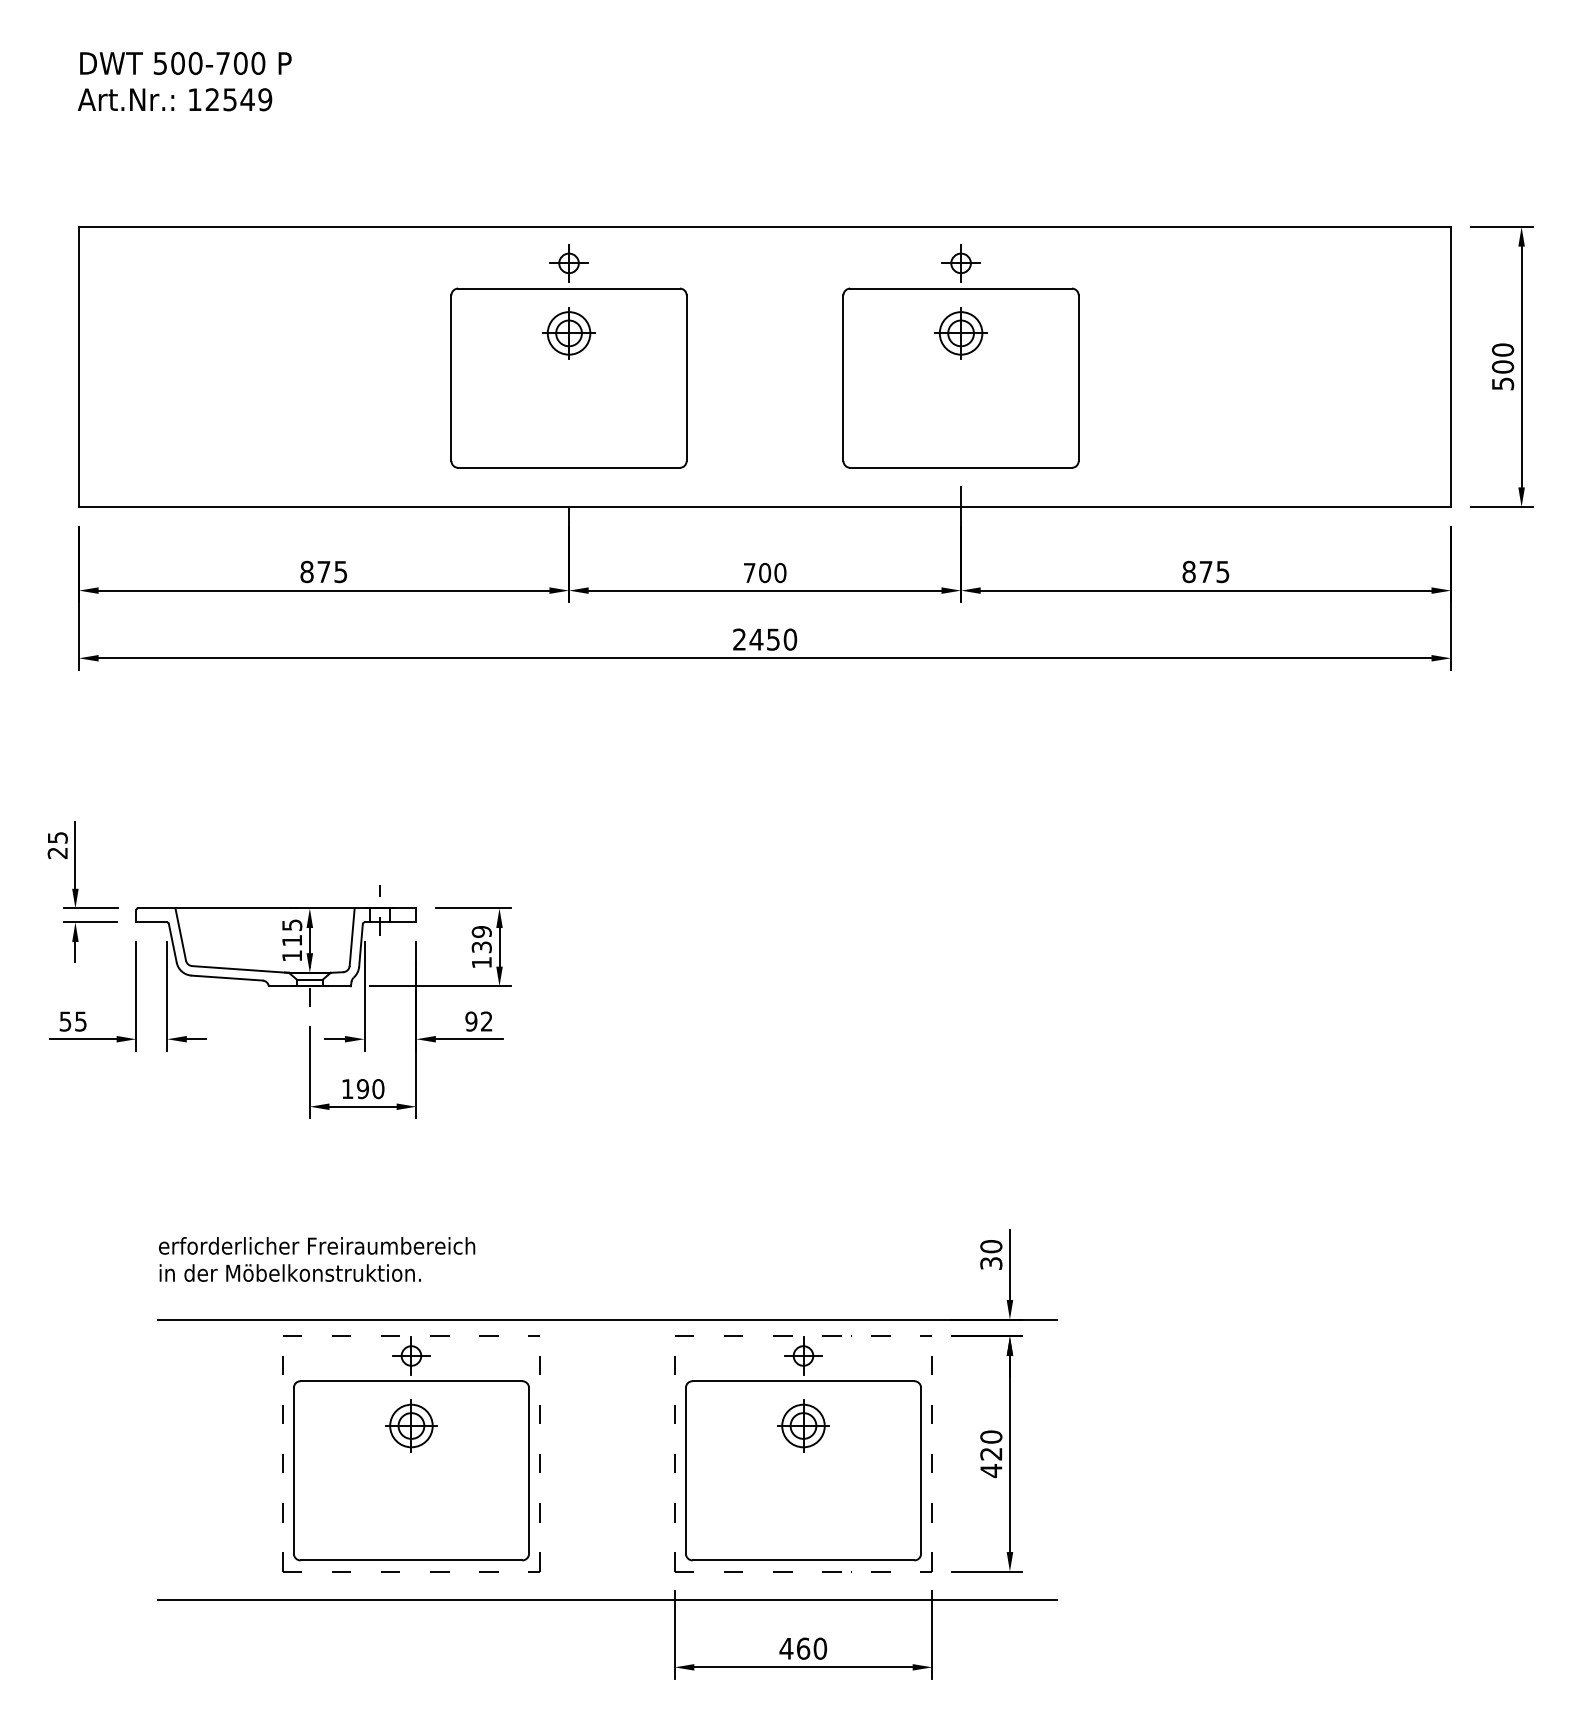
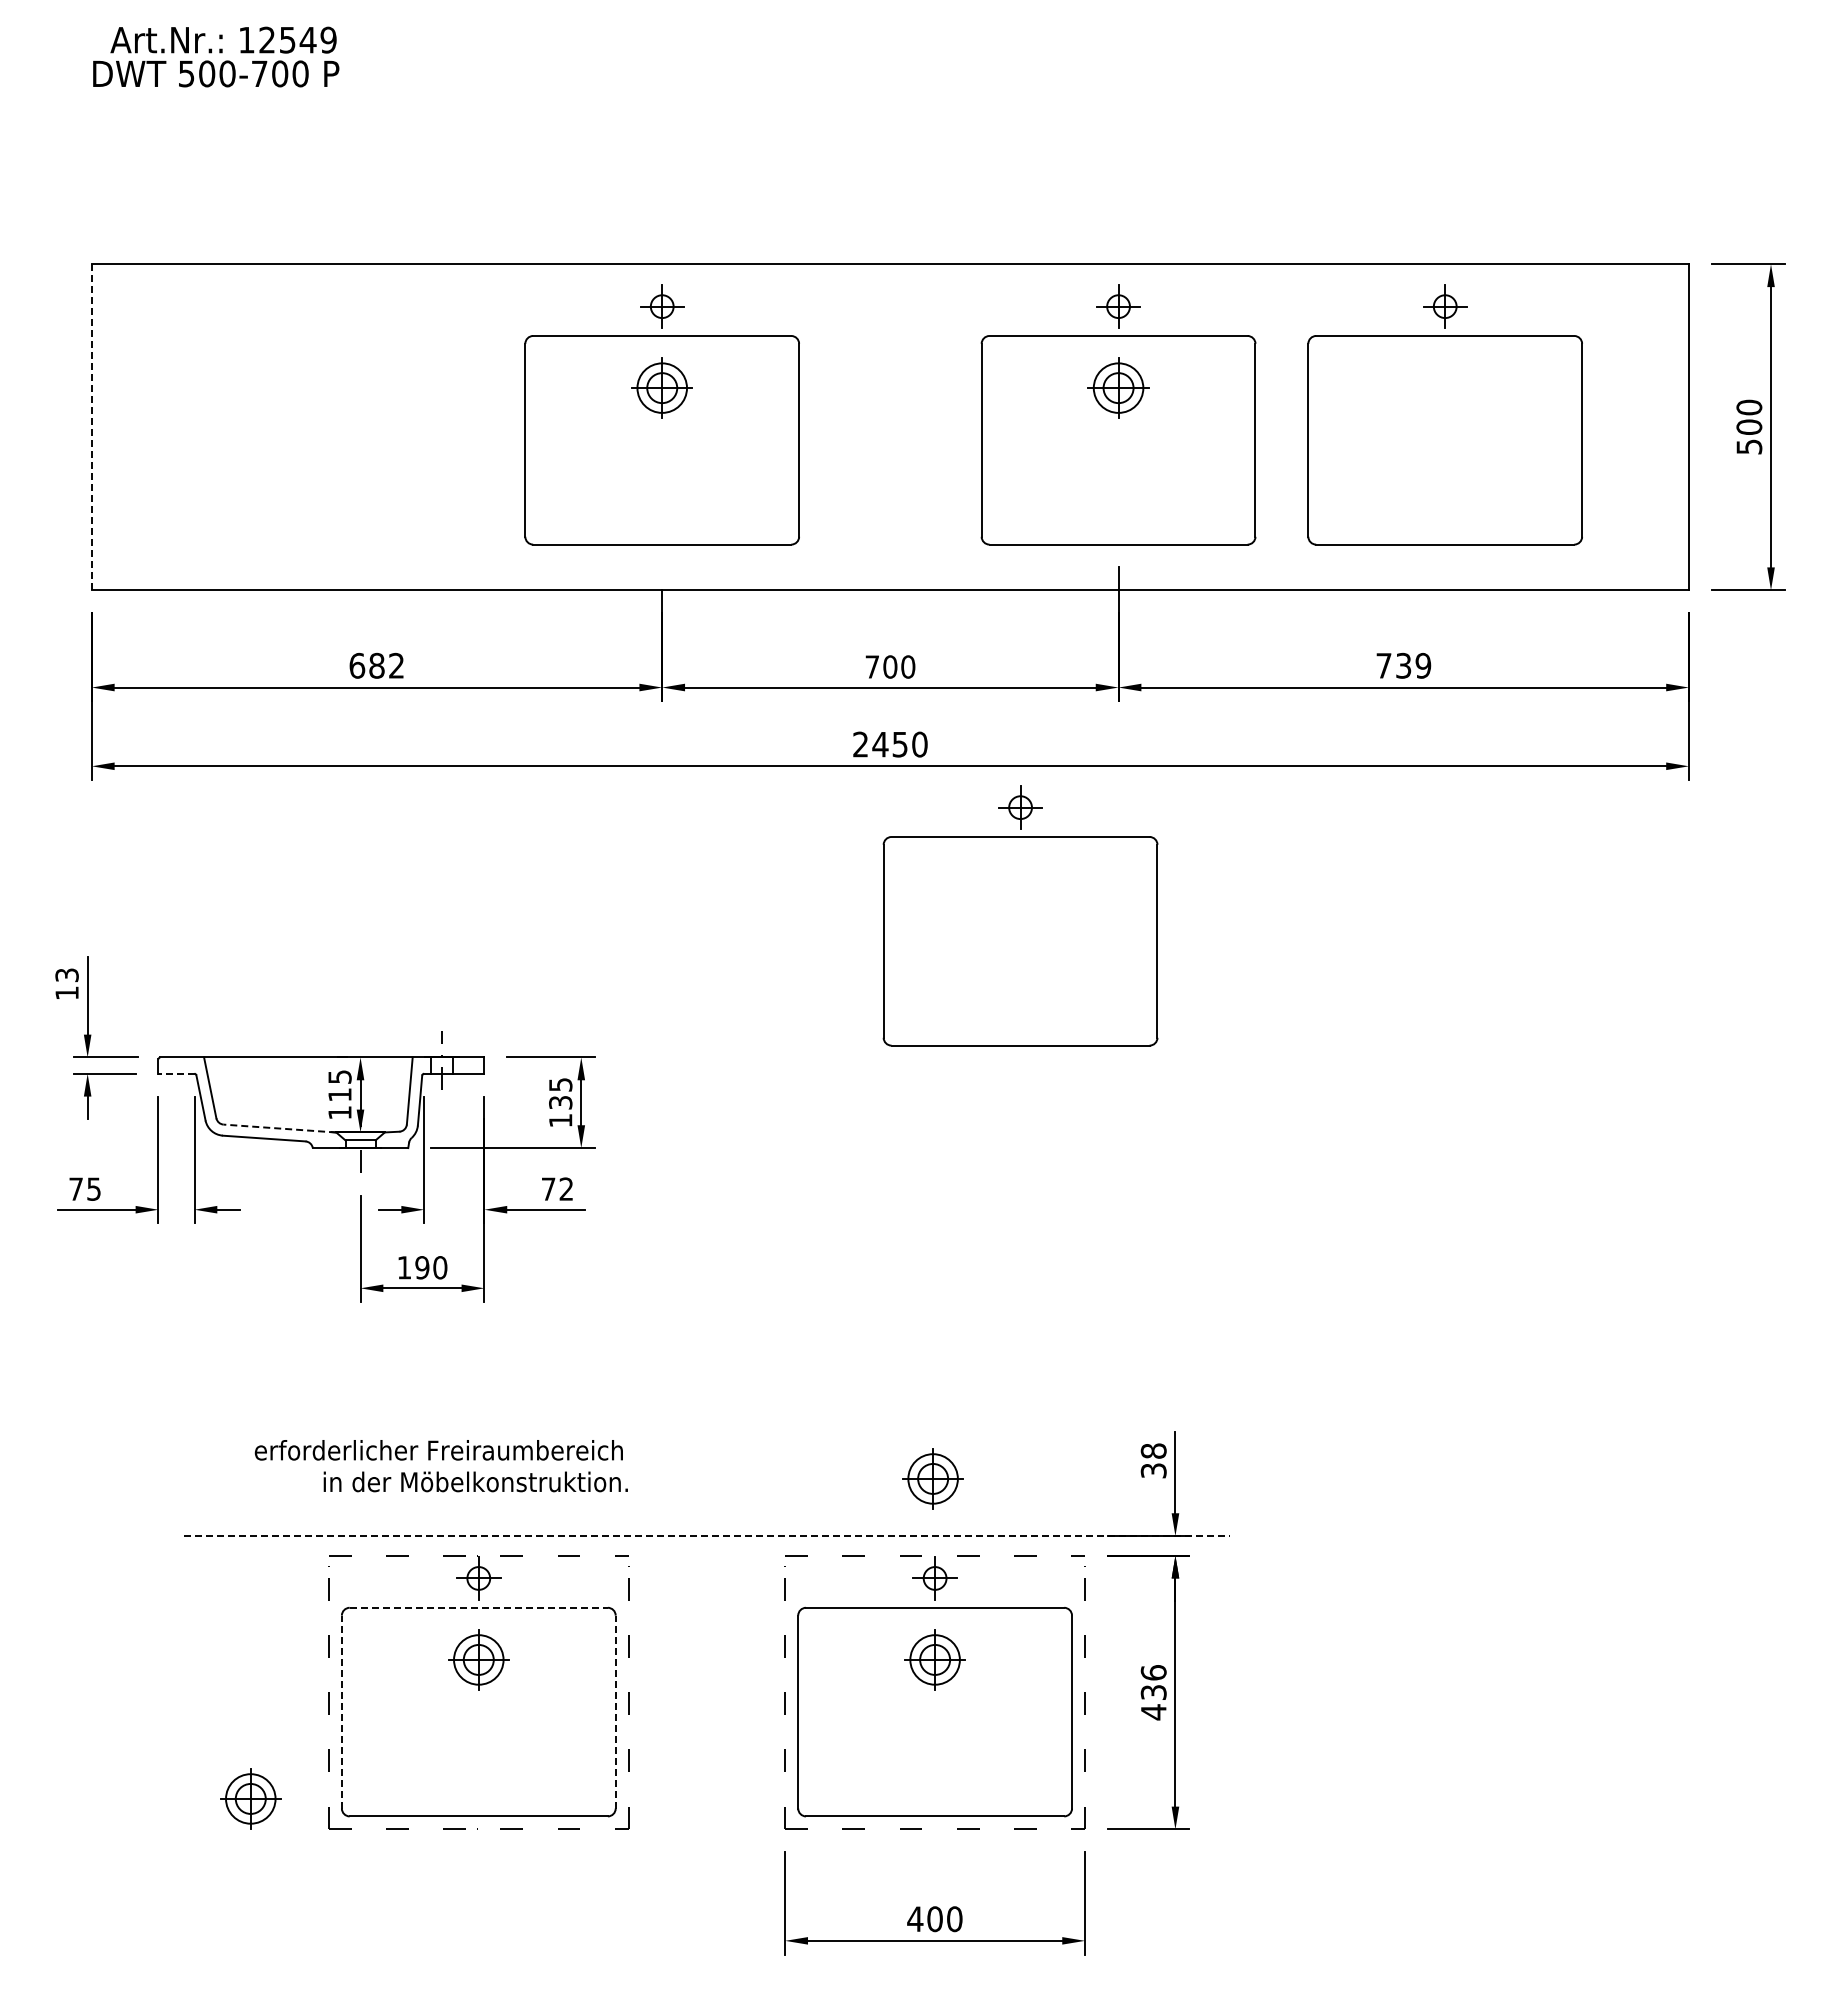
text: (174, 99) -> (223, 39), moved
part: (1241, 356) -> (1444, 414), added
line: (78, 367) -> (91, 427), solid -> dashed
text: (323, 571) -> (376, 665), 875 -> 682
text: (1205, 571) -> (1403, 665), 875 -> 739
part: (876, 786) -> (1020, 915), added
text: (57, 845) -> (66, 984), 25 -> 13
line: (150, 922) -> (175, 1073), solid -> dashed
text: (481, 931) -> (560, 1084), 139 -> 135
line: (240, 969) -> (279, 1128), solid -> dashed
text: (64, 1020) -> (75, 1188), 55 -> 75
text: (471, 1020) -> (548, 1188), 92 -> 72
text: (316, 1246) -> (438, 1450), moved
text: (991, 1246) -> (1153, 1450), 30 -> 38
part: (801, 1270) -> (932, 1478), added
text: (290, 1272) -> (475, 1481), moved
line: (607, 1319) -> (707, 1536), solid -> dashed
line: (412, 1380) -> (479, 1607), solid -> dashed
text: (991, 1445) -> (1153, 1682), 420 -> 436
line: (293, 1470) -> (341, 1711), solid -> dashed
line: (528, 1470) -> (615, 1711), solid -> dashed
part: (215, 1545) -> (250, 1798), added
line: (607, 1600) -> (706, 1862), removed
text: (802, 1648) -> (934, 1918), 460 -> 400

